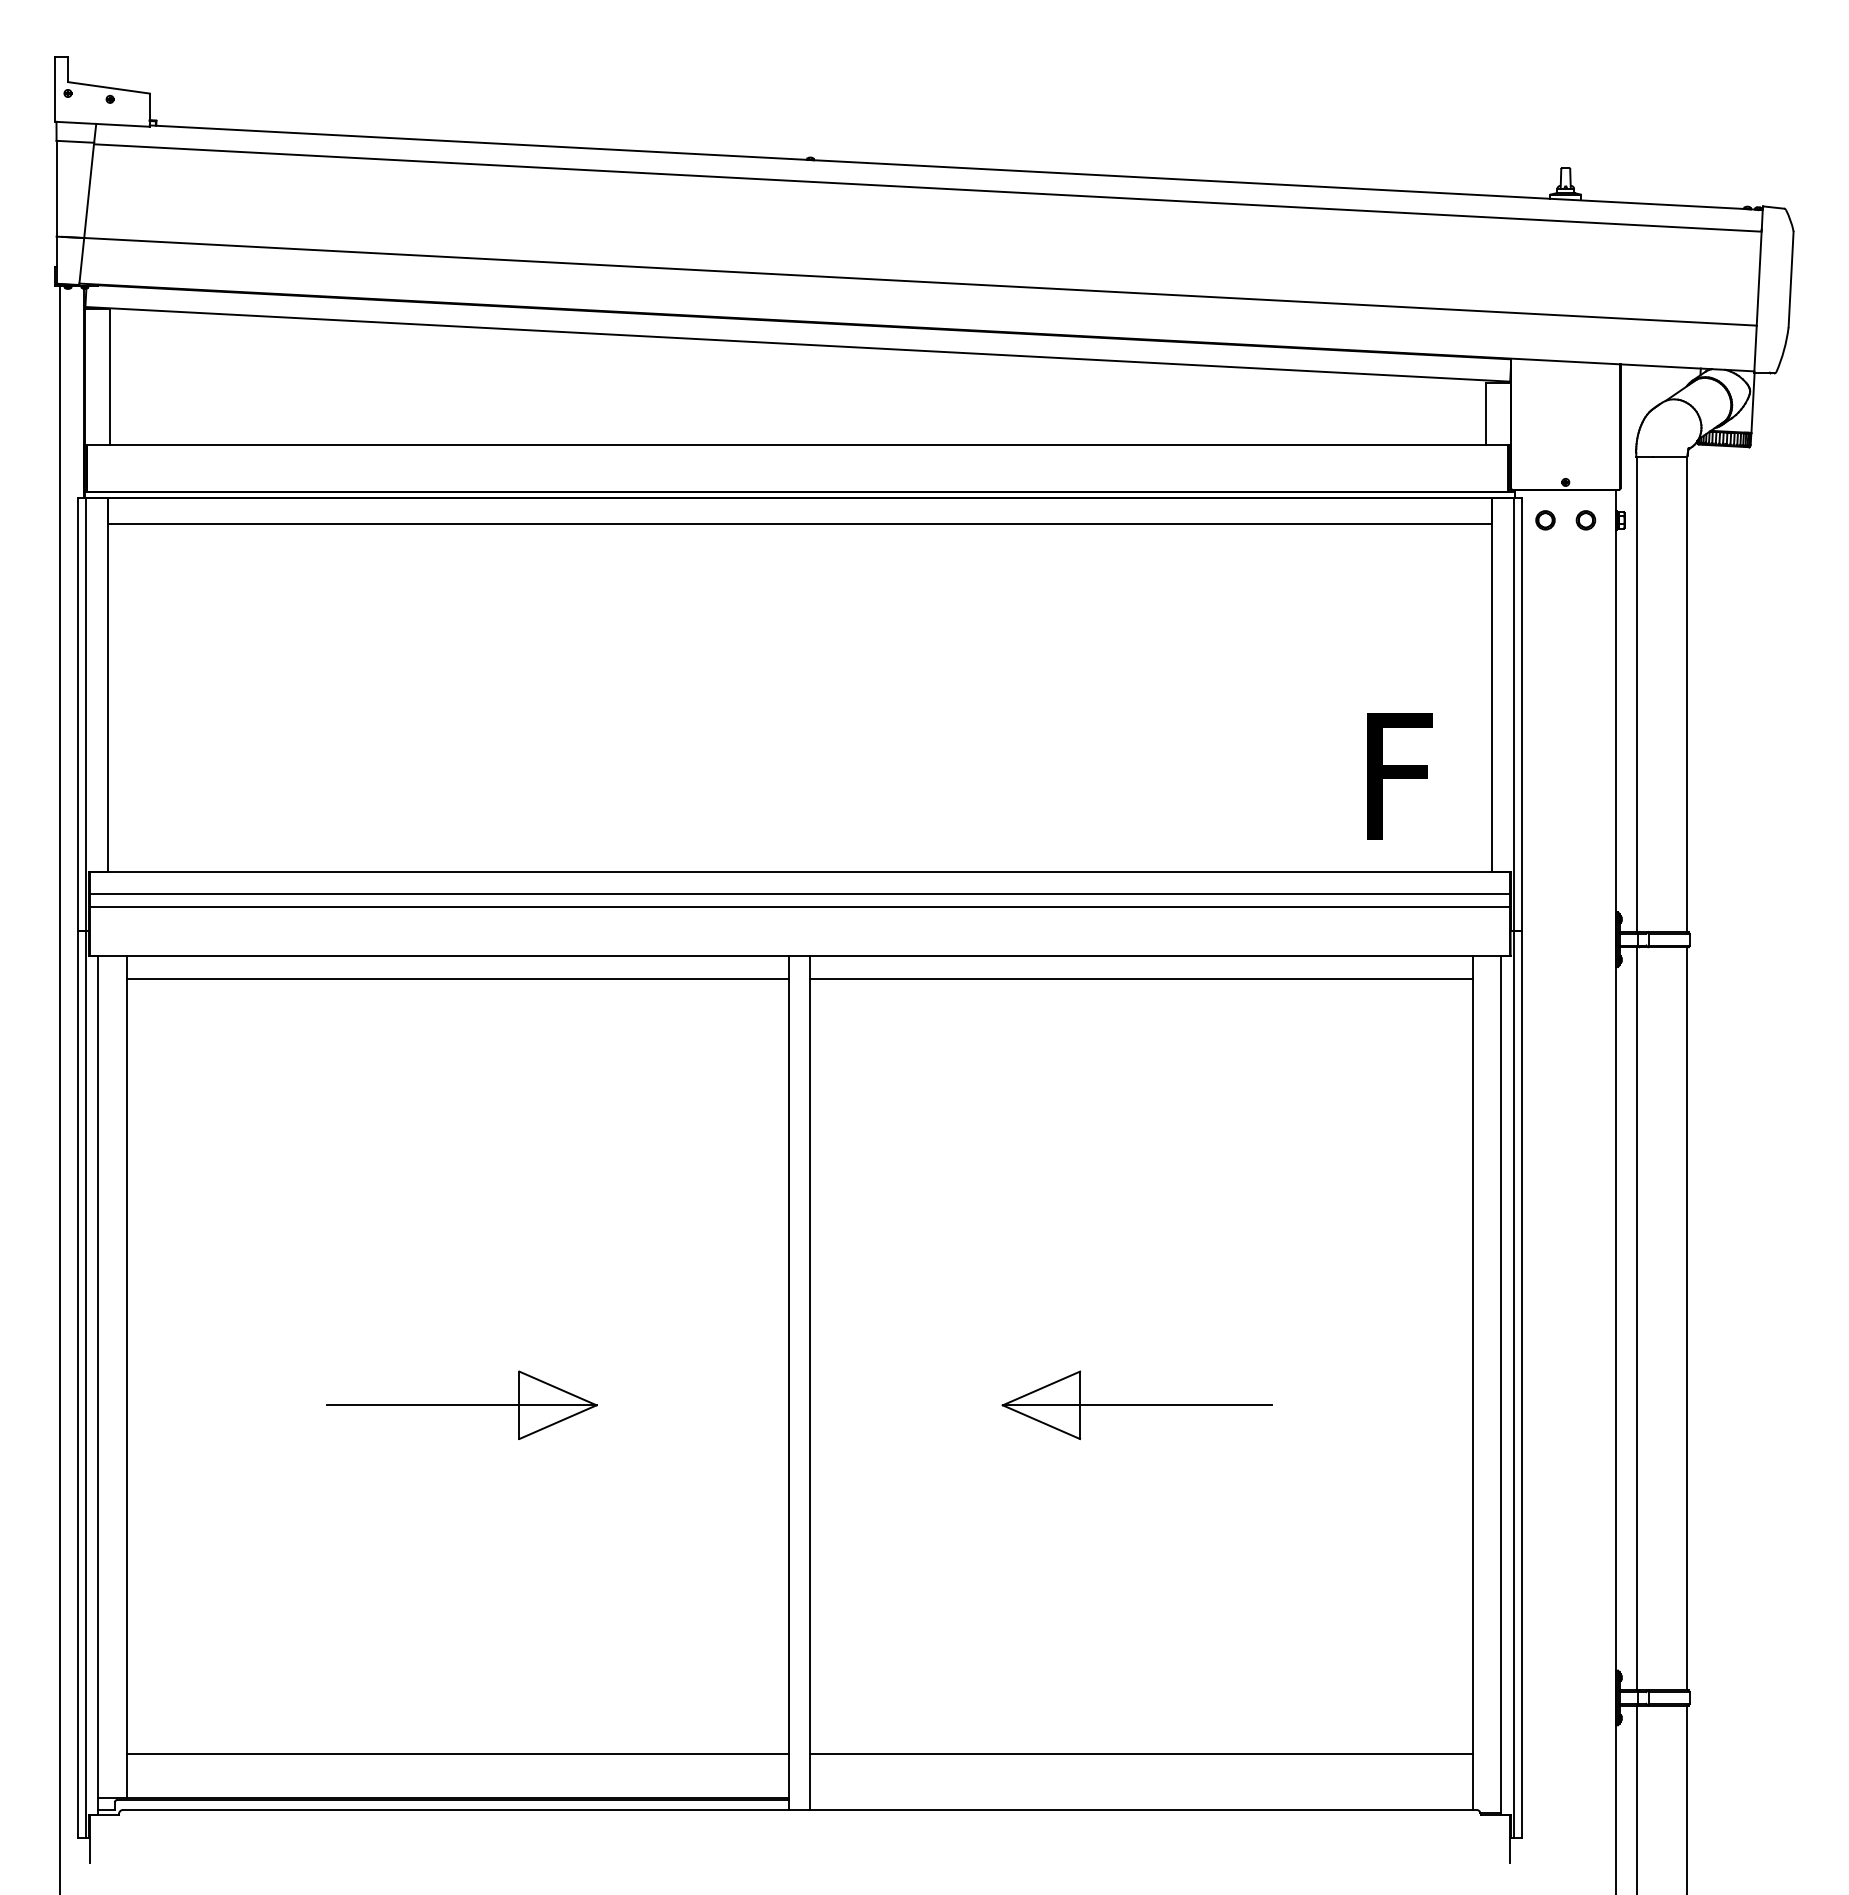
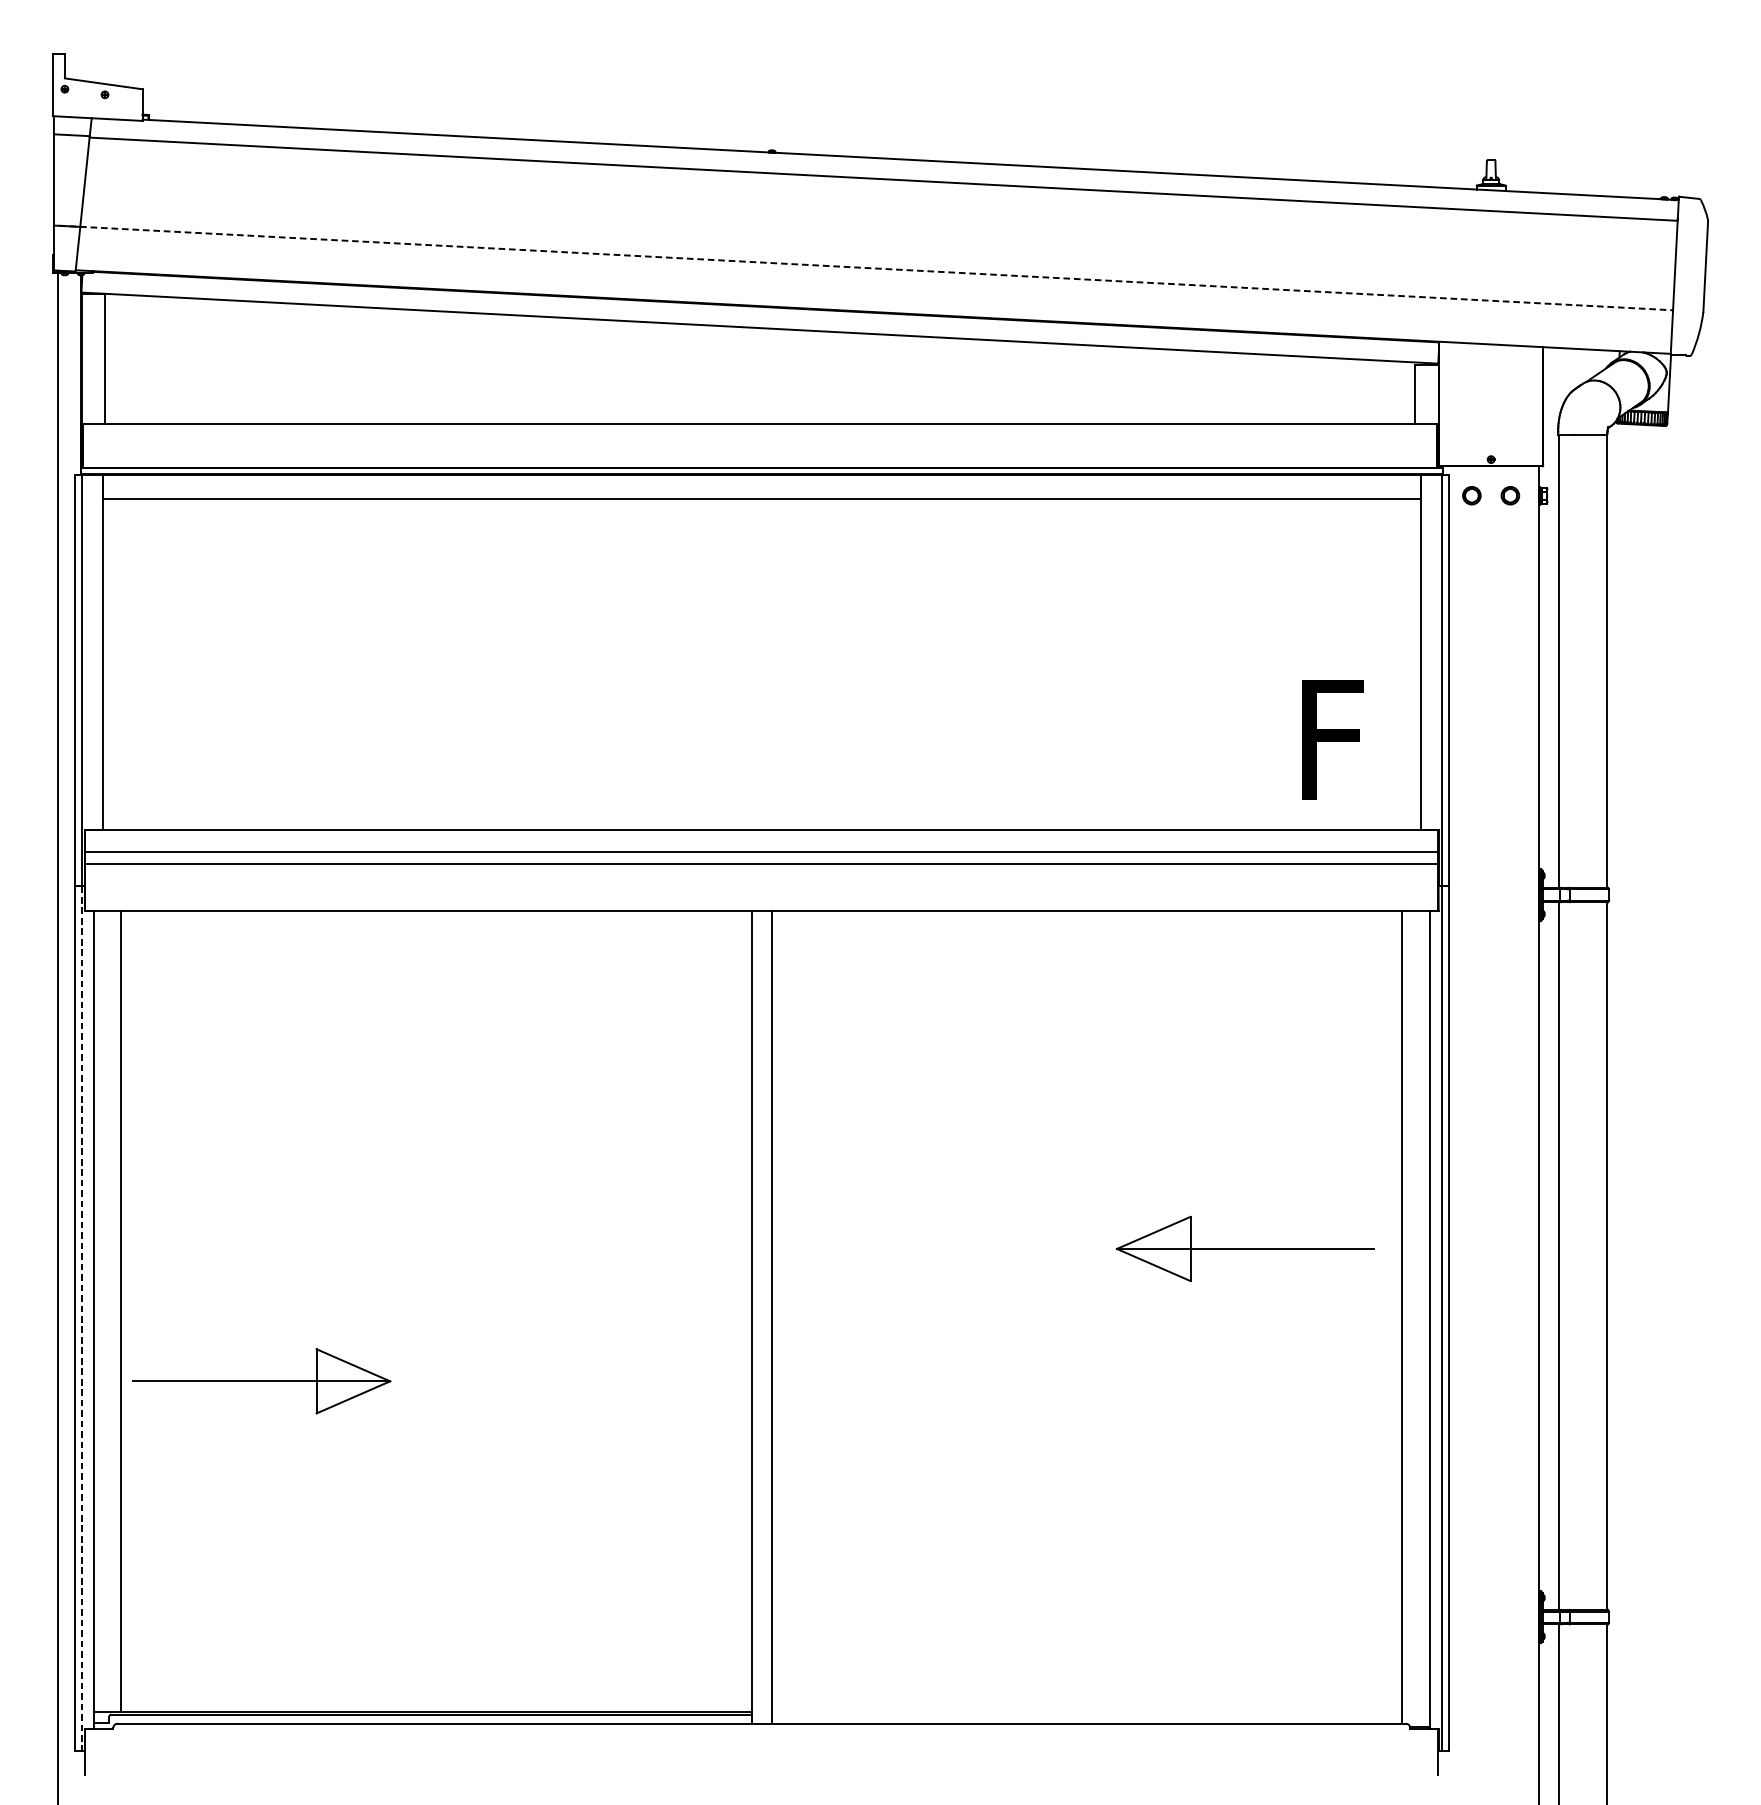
line: (909, 281) -> (866, 268), solid -> dashed
line: (458, 978) -> (436, 932), removed
line: (1141, 978) -> (1087, 932), removed
line: (85, 1384) -> (81, 1318), solid -> dashed
part: (461, 1404) -> (261, 1380), moved
part: (1136, 1404) -> (1244, 1248), moved
line: (458, 1753) -> (436, 1670), removed
line: (1141, 1753) -> (1087, 1670), removed

